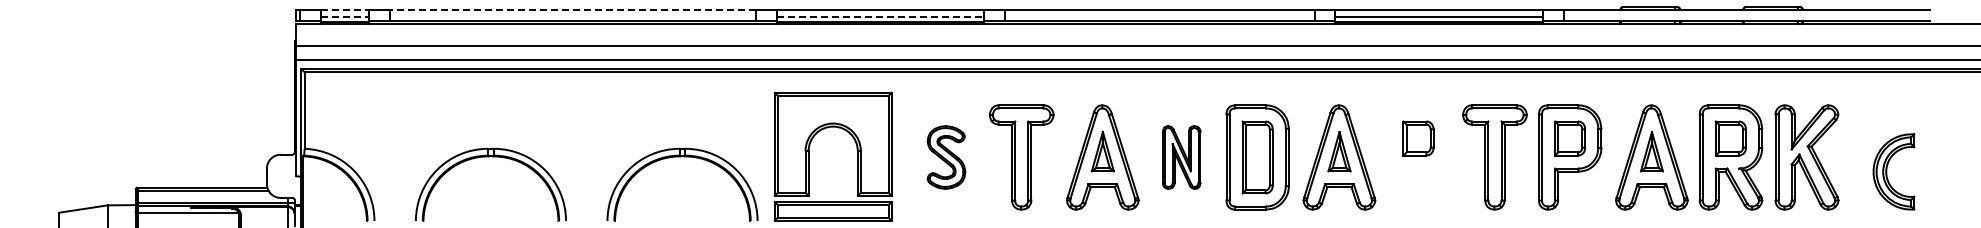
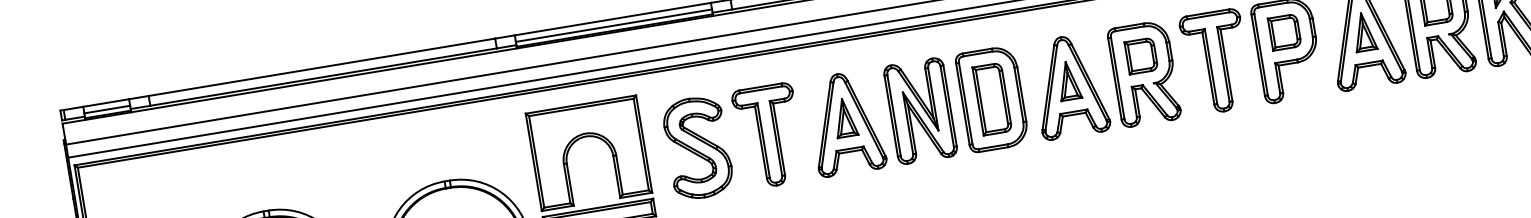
line: (345, 10) -> (106, 103), dashed -> solid
line: (572, 10) -> (321, 67), dashed -> solid
line: (345, 17) -> (108, 109), dashed -> solid
line: (880, 17) -> (613, 25), dashed -> solid
part: (946, 157) -> (698, 147), size x1.67
part: (1181, 157) -> (920, 111), size x1.67
part: (1418, 157) -> (1144, 74), added

